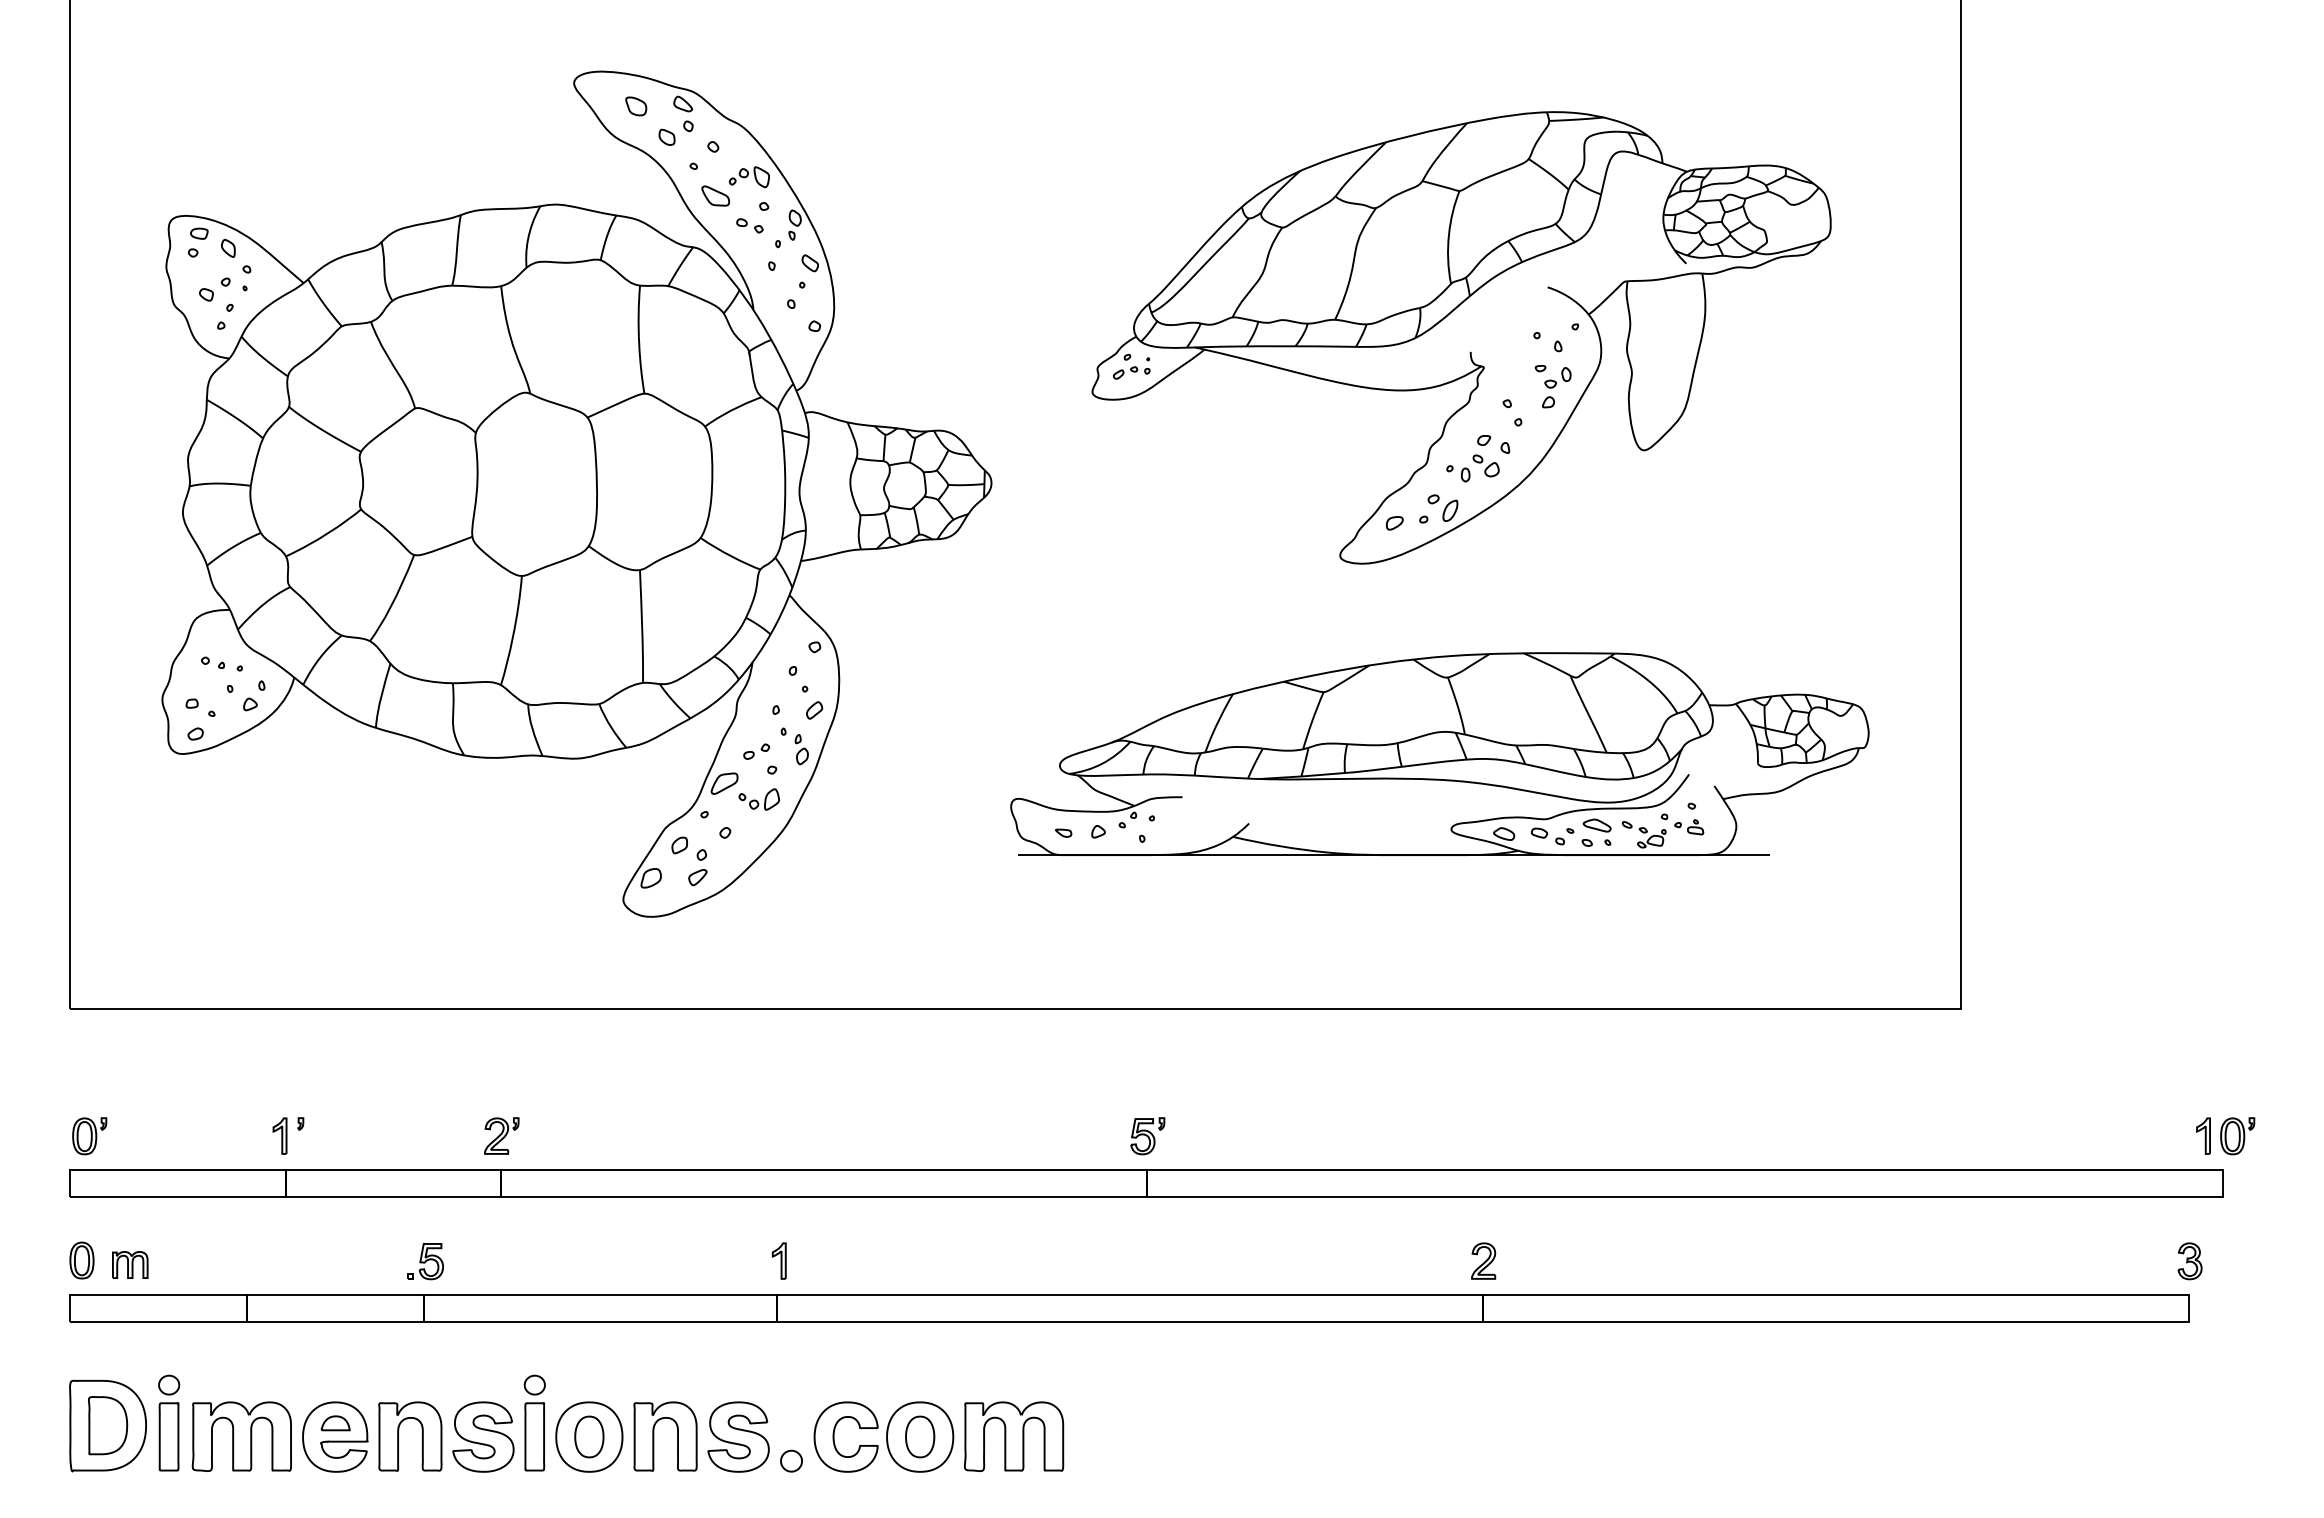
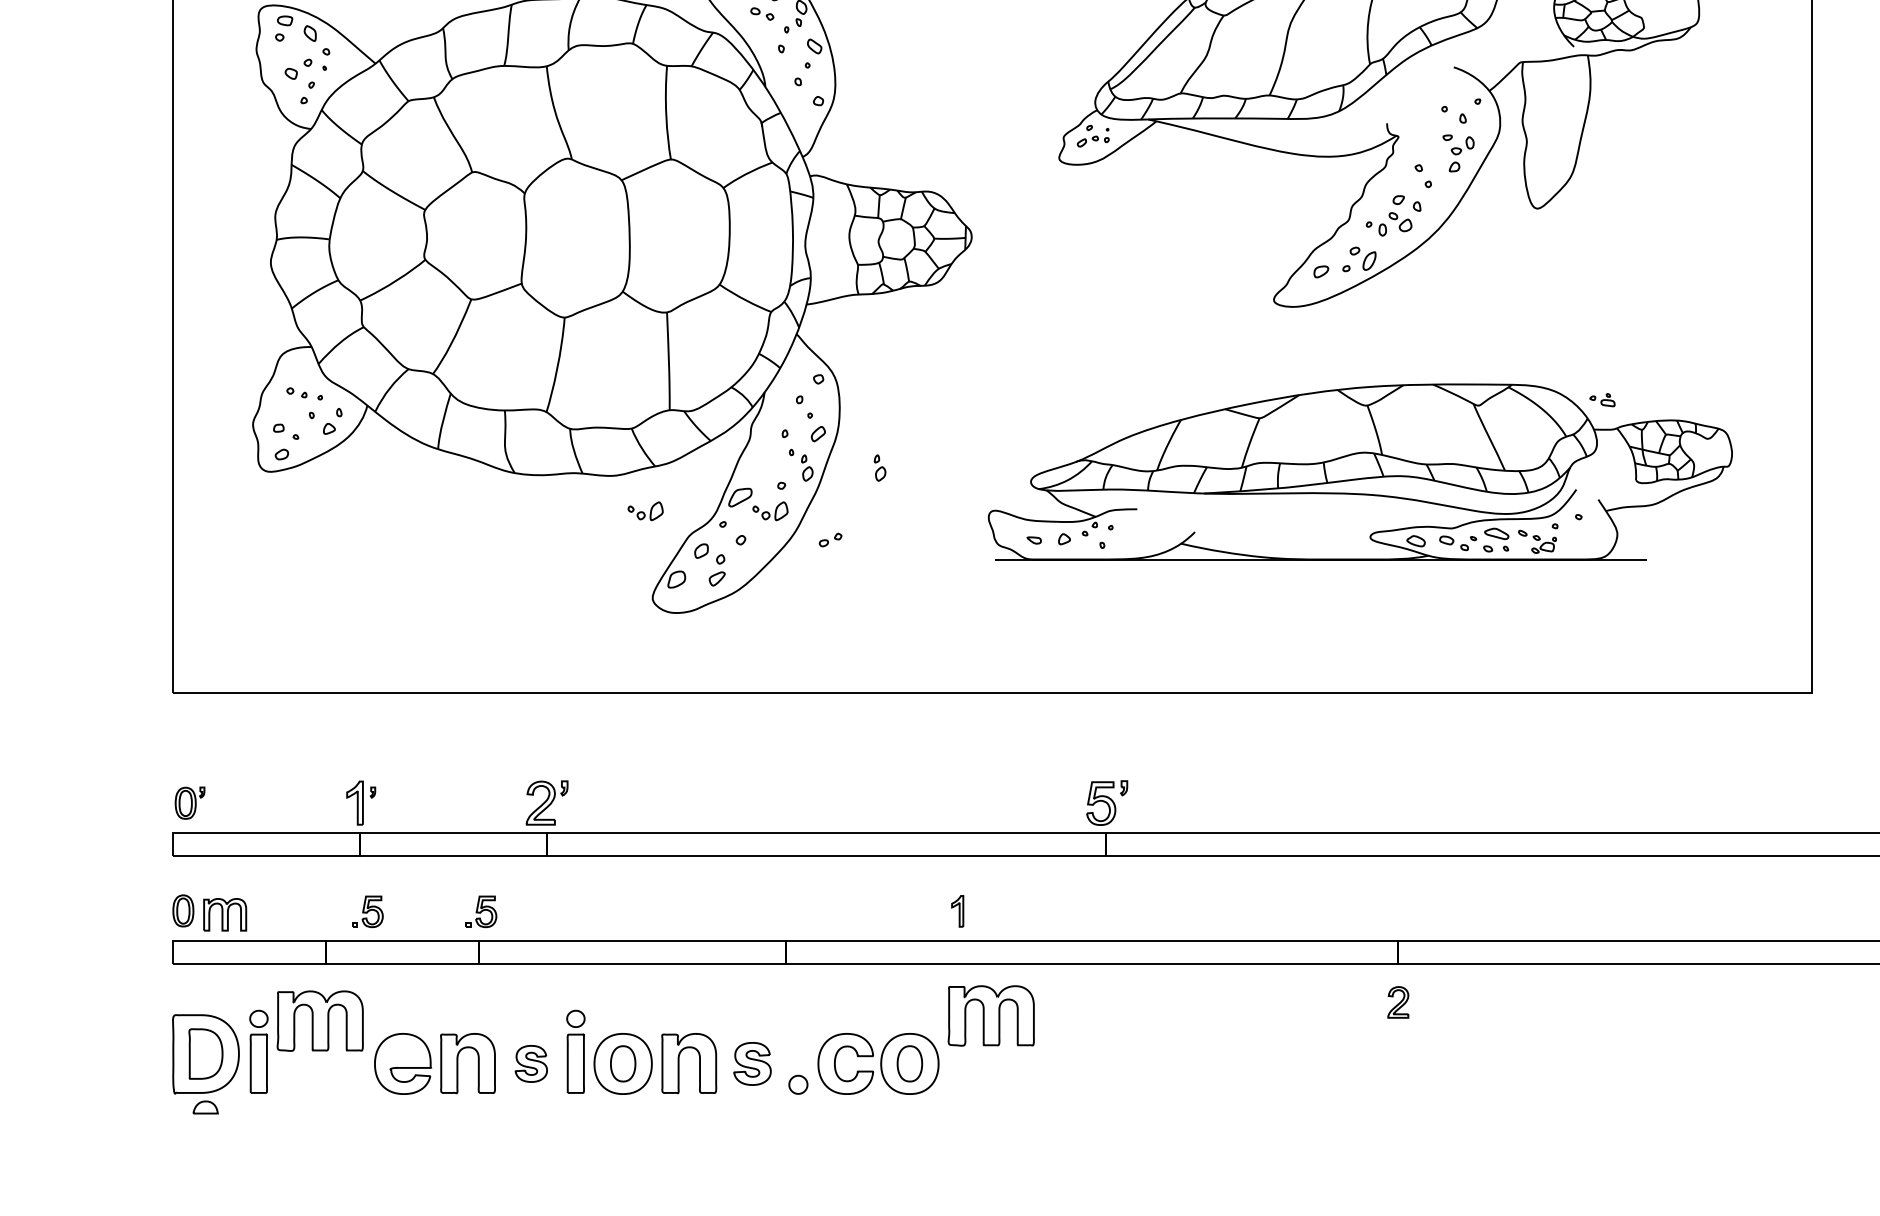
part: (885, 749) -> (879, 467), added
part: (756, 751) -> (830, 539), moved
part: (614, 799) -> (644, 511), added
part: (1689, 827) -> (1602, 400), moved
part: (279, 1135) -> (354, 802), size x1.4
part: (501, 1135) -> (547, 802), size x1.4
part: (1147, 1136) -> (1106, 803), size x1.4
part: (778, 1260) -> (957, 910), moved
part: (1483, 1260) -> (1398, 1001), moved
part: (294, 1261) -> (367, 911), added
part: (130, 1264) -> (225, 914), size x1.4
part: (335, 1423) -> (205, 1107), moved
part: (241, 1436) -> (319, 1020), moved
part: (483, 1436) -> (531, 1063), size x0.6
part: (738, 1436) -> (752, 1063), size x0.7
part: (1014, 1436) -> (991, 1015), moved

